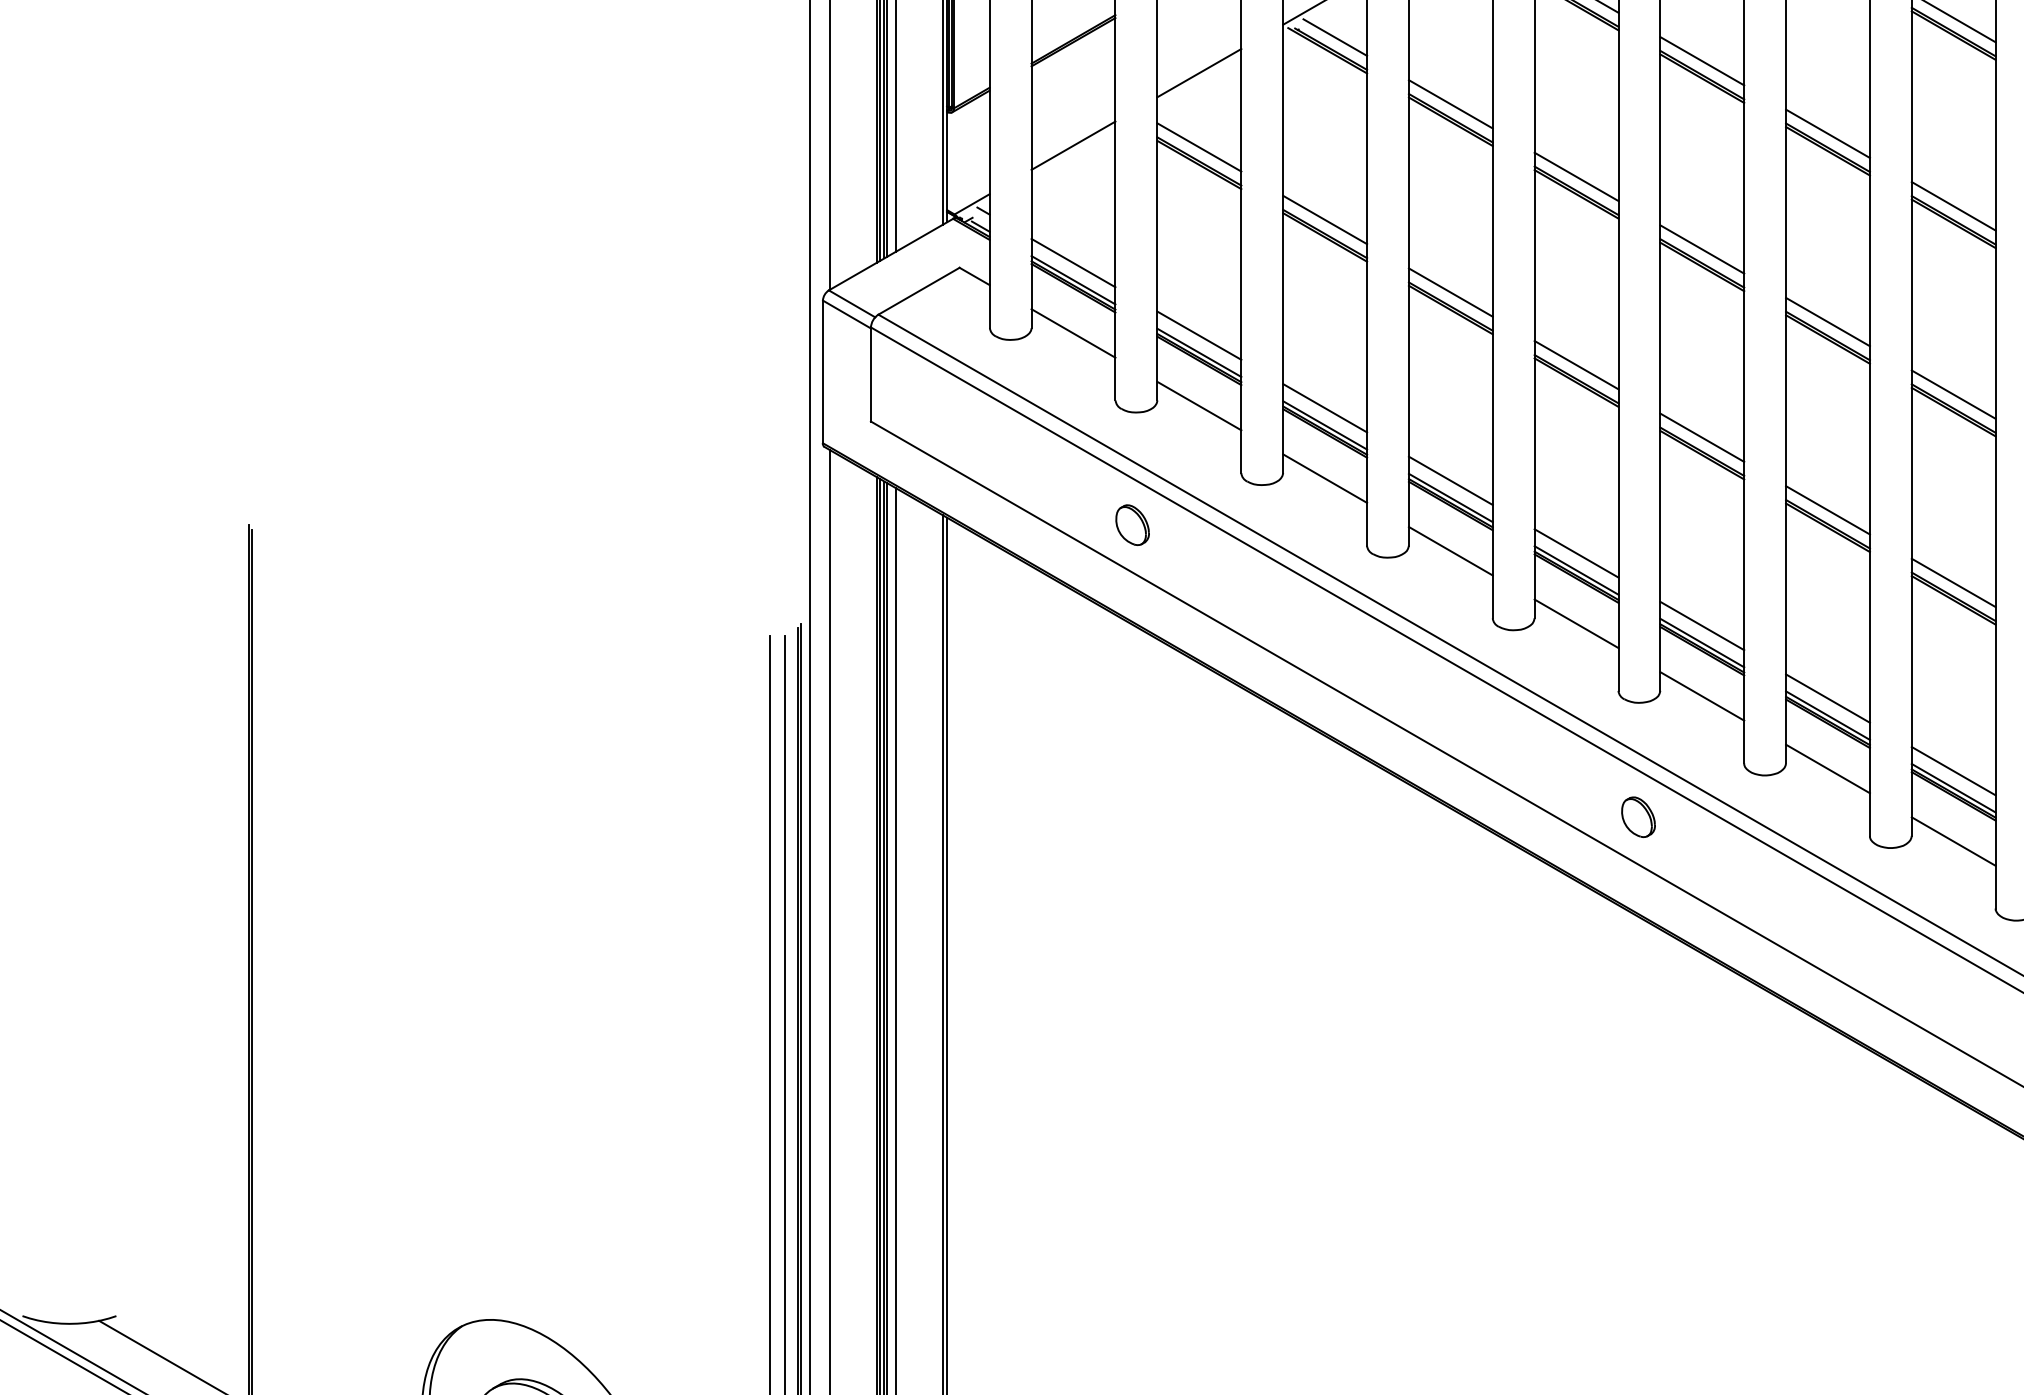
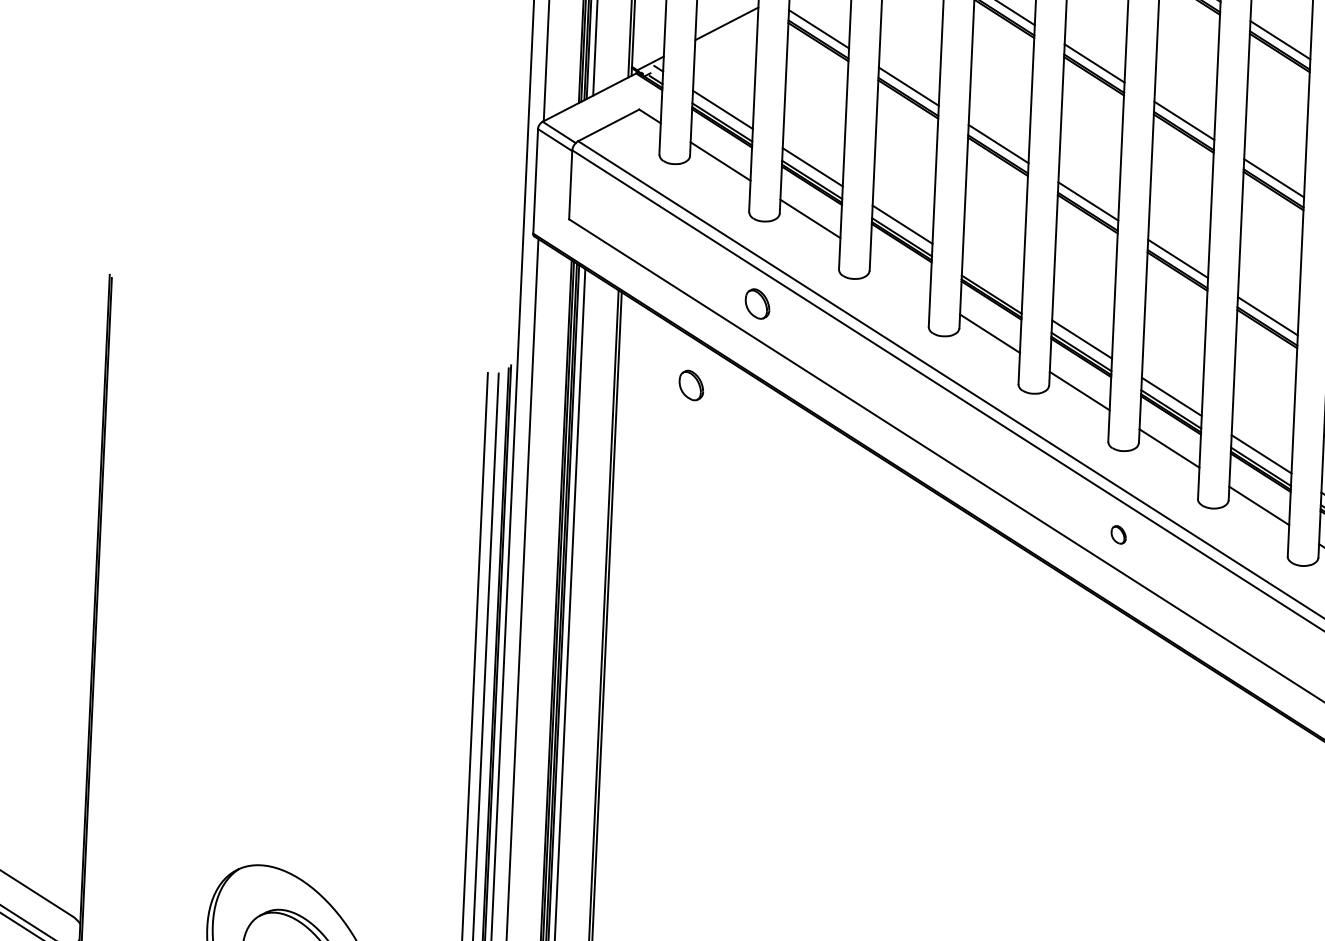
line: (1325, 478) -> (900, 276), removed
line: (1450, 480) -> (992, 281), removed
part: (1047, 639) -> (691, 385), added
part: (1638, 816) -> (1118, 534), size x0.6

